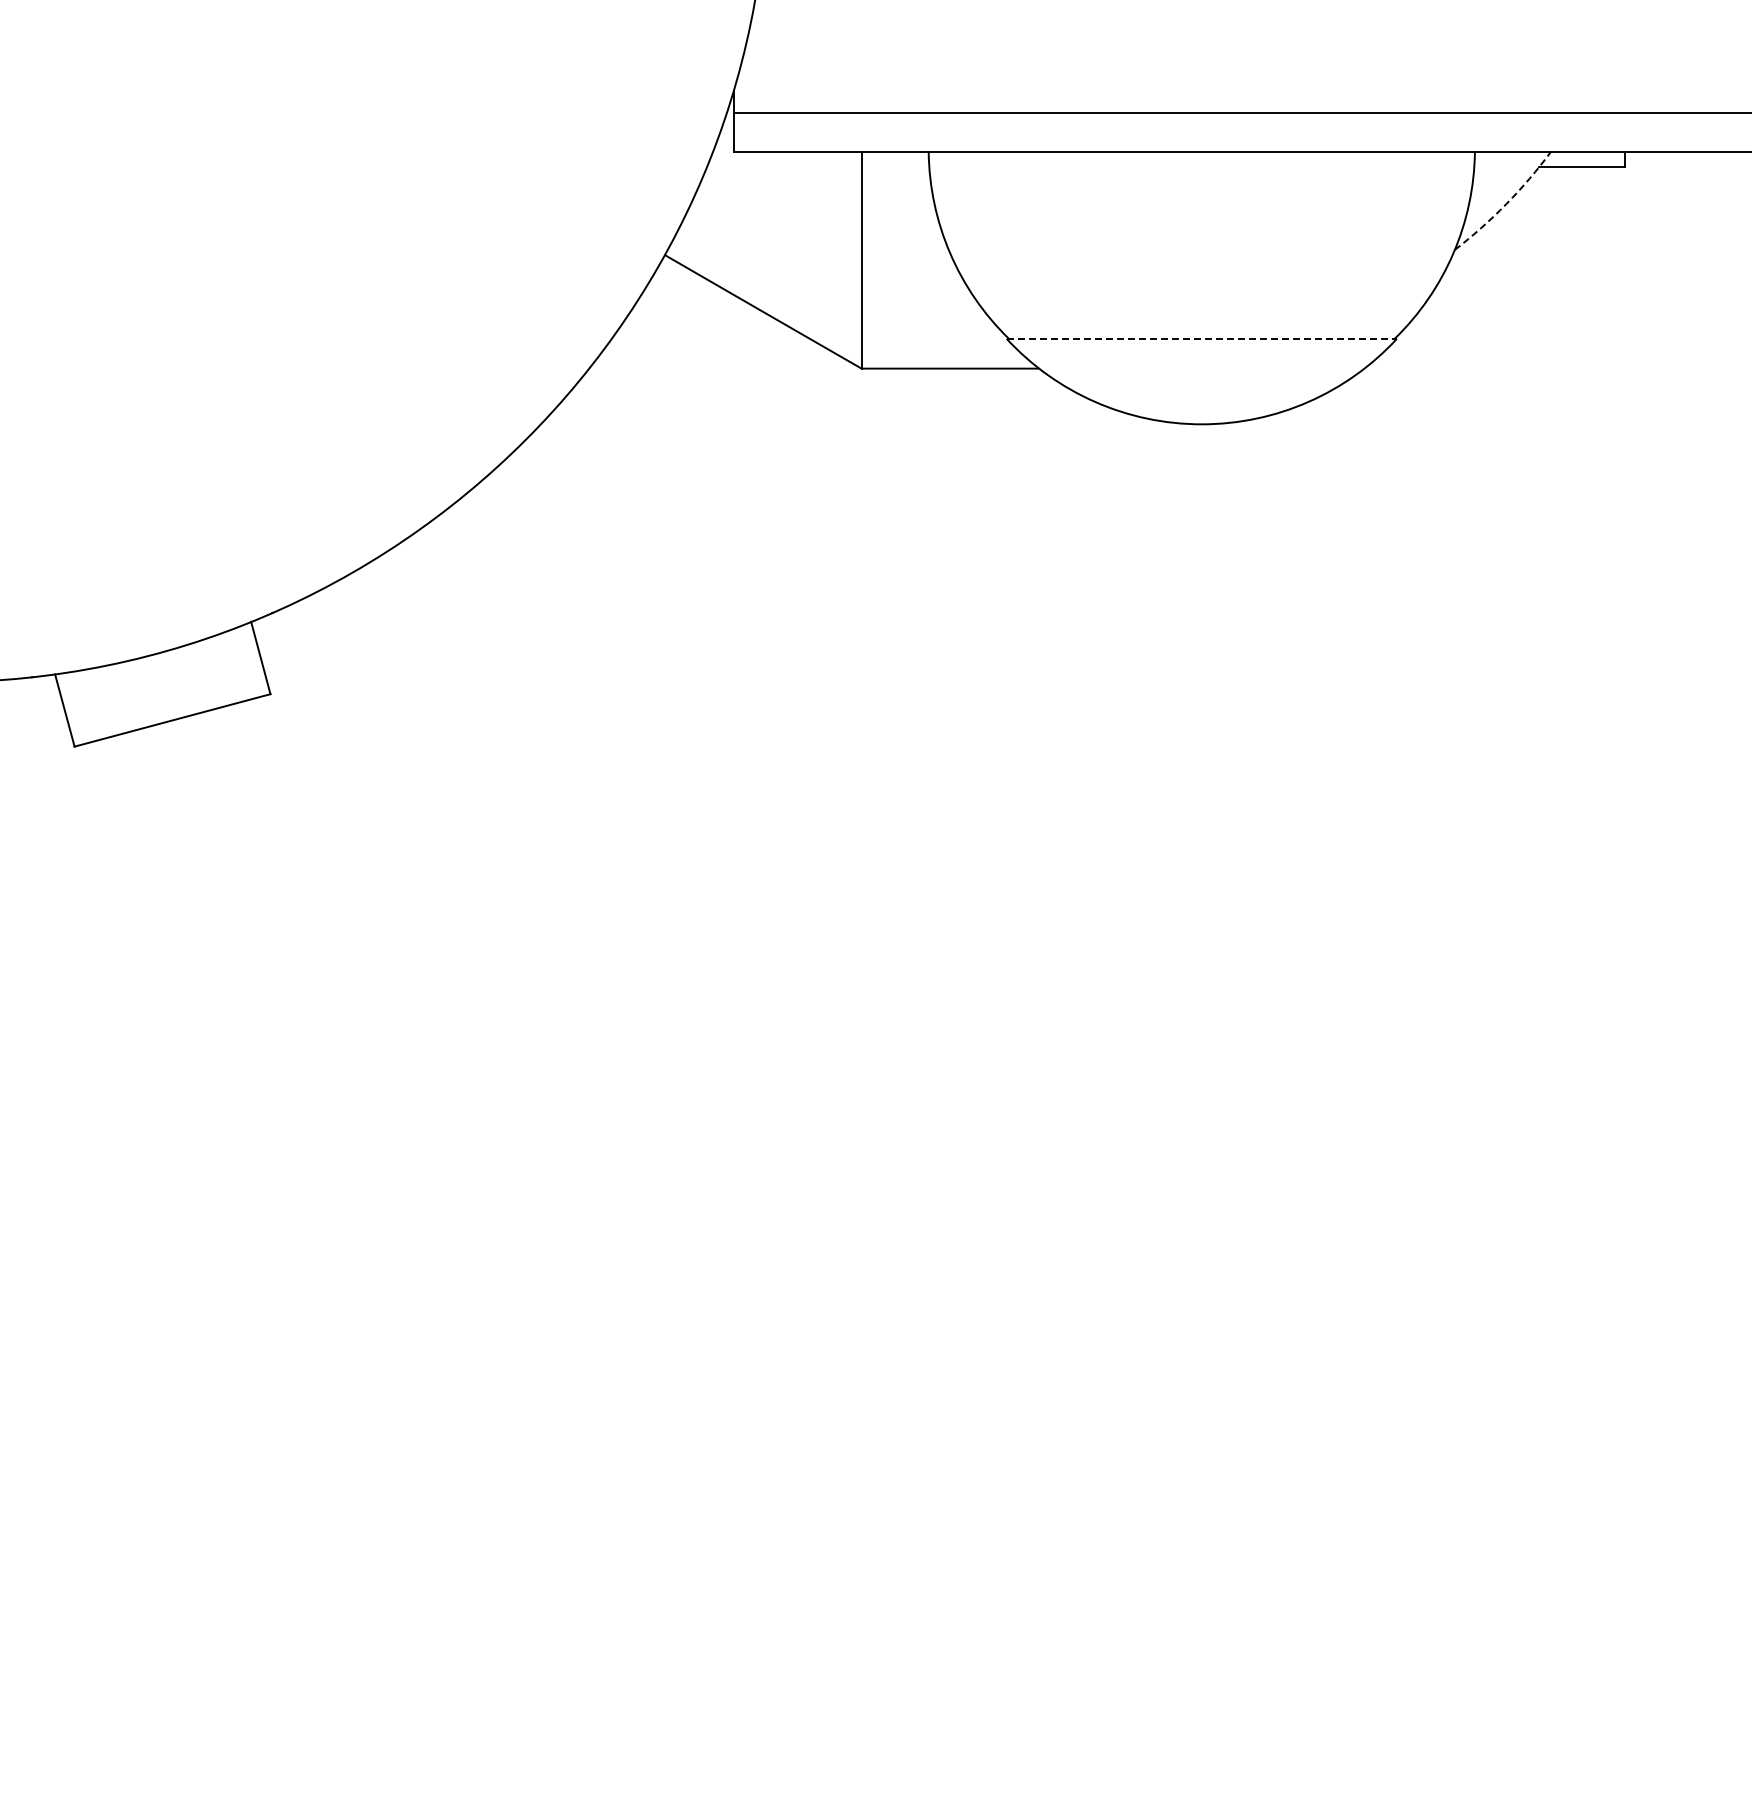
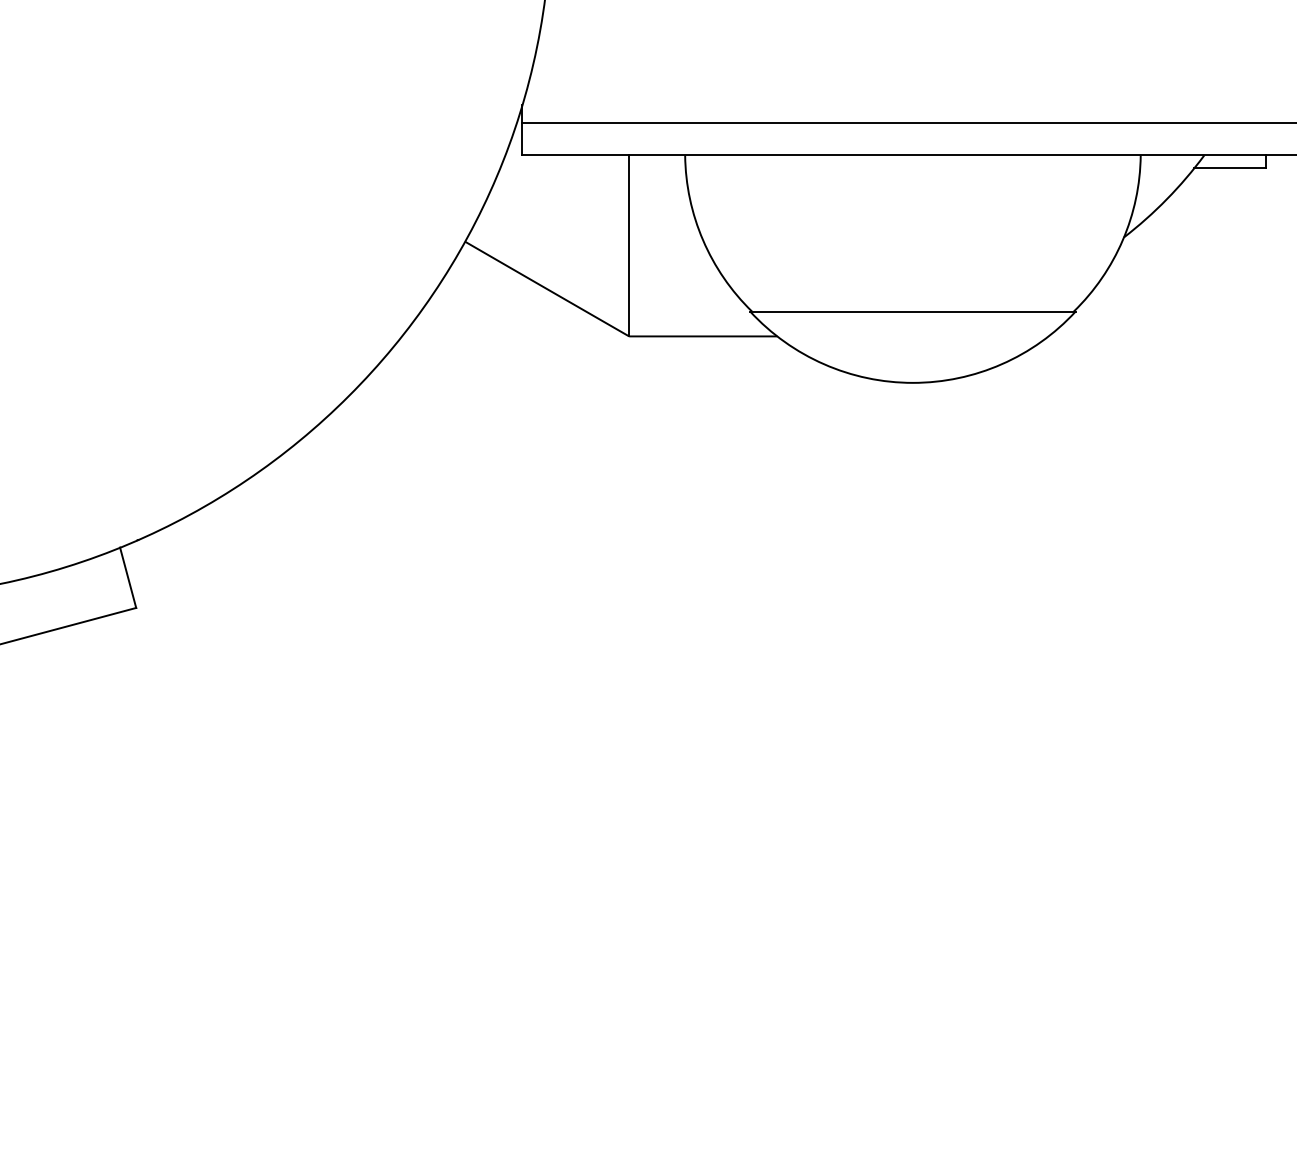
arc: (1506, 204) -> (1167, 199), dashed -> solid
line: (1202, 338) -> (913, 311), dashed -> solid

